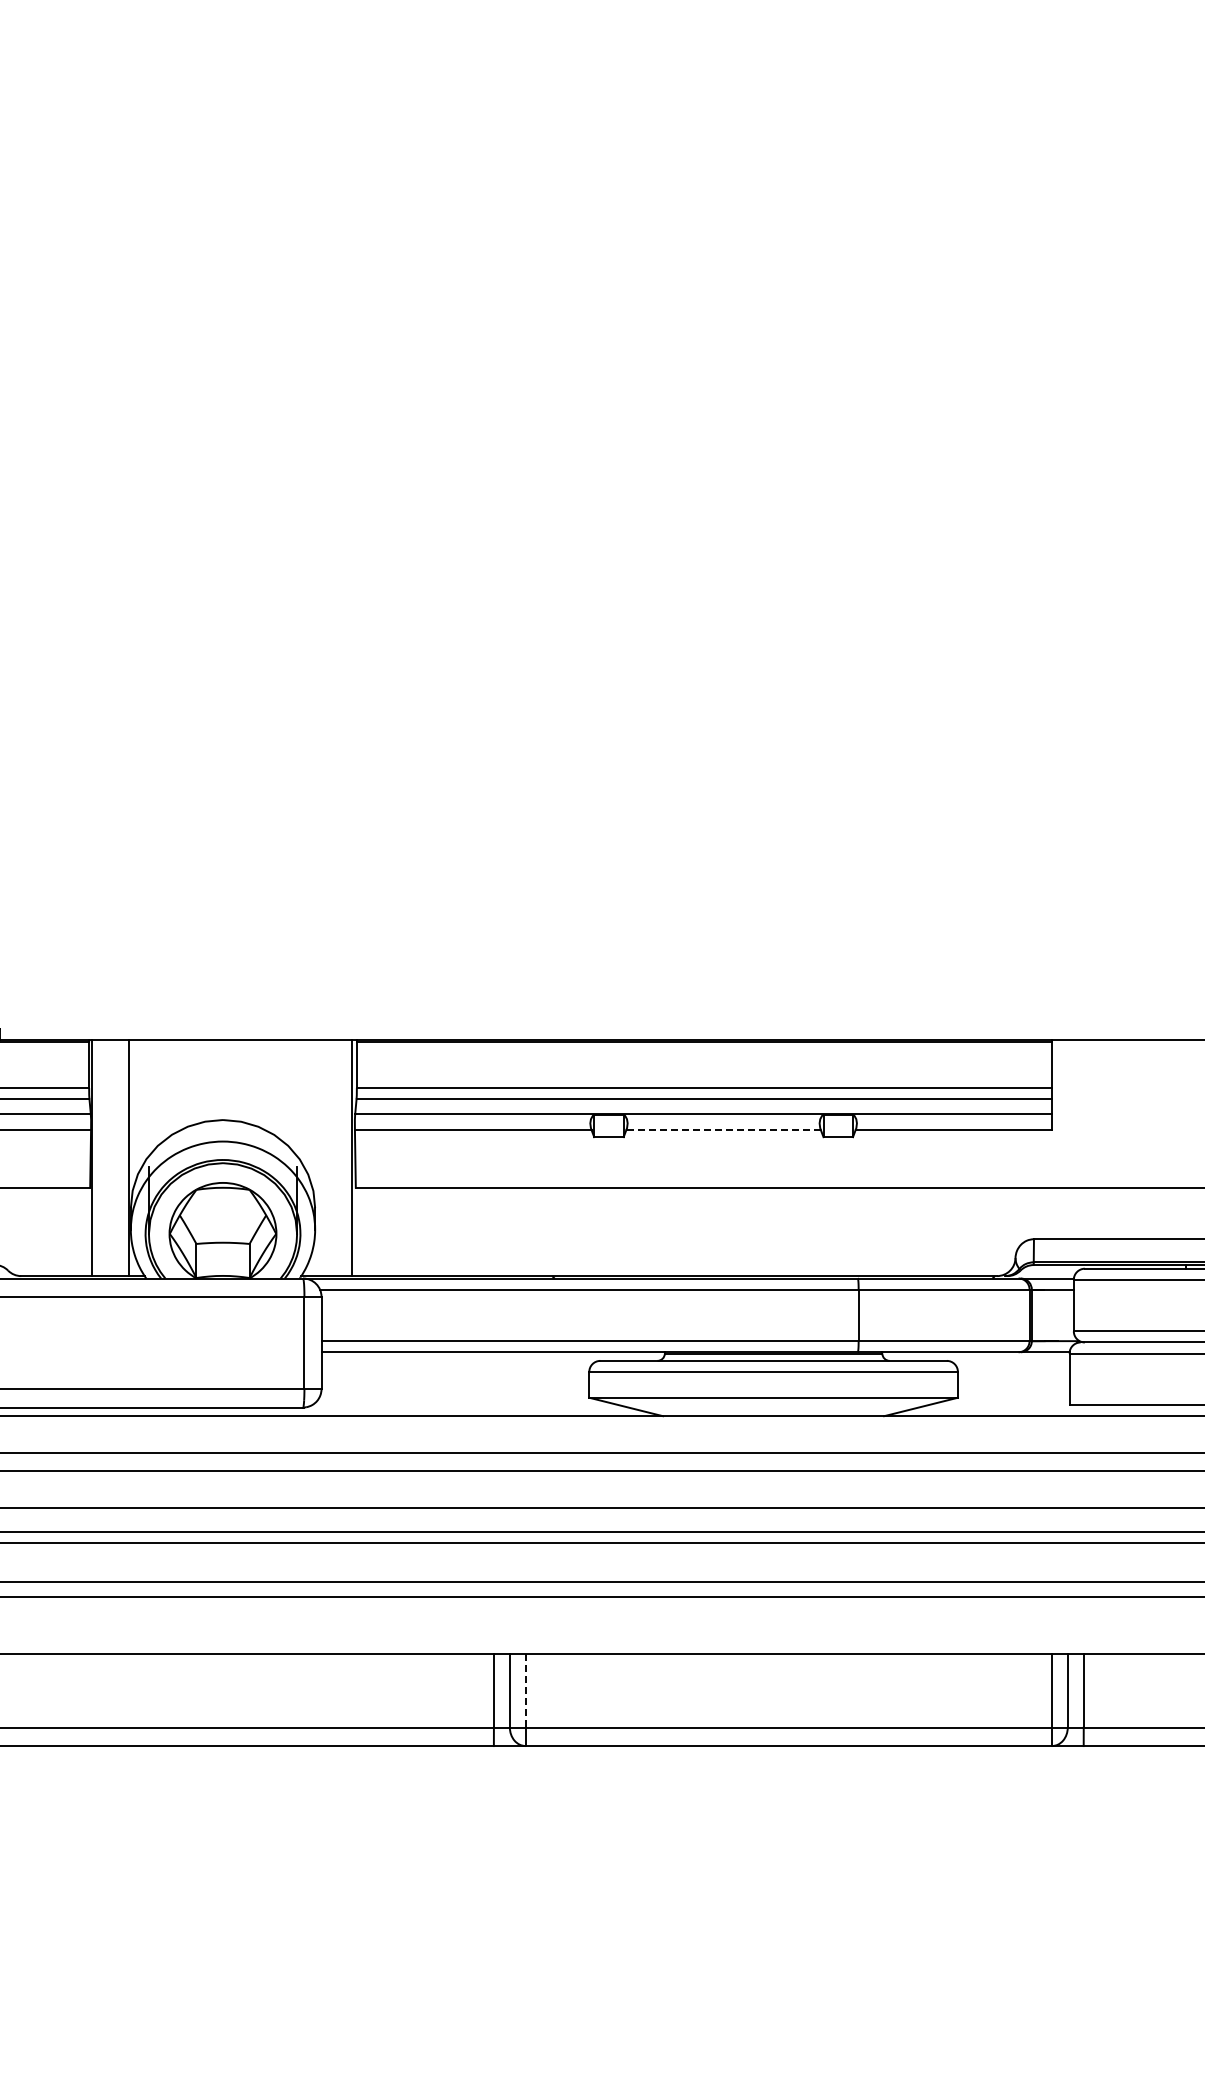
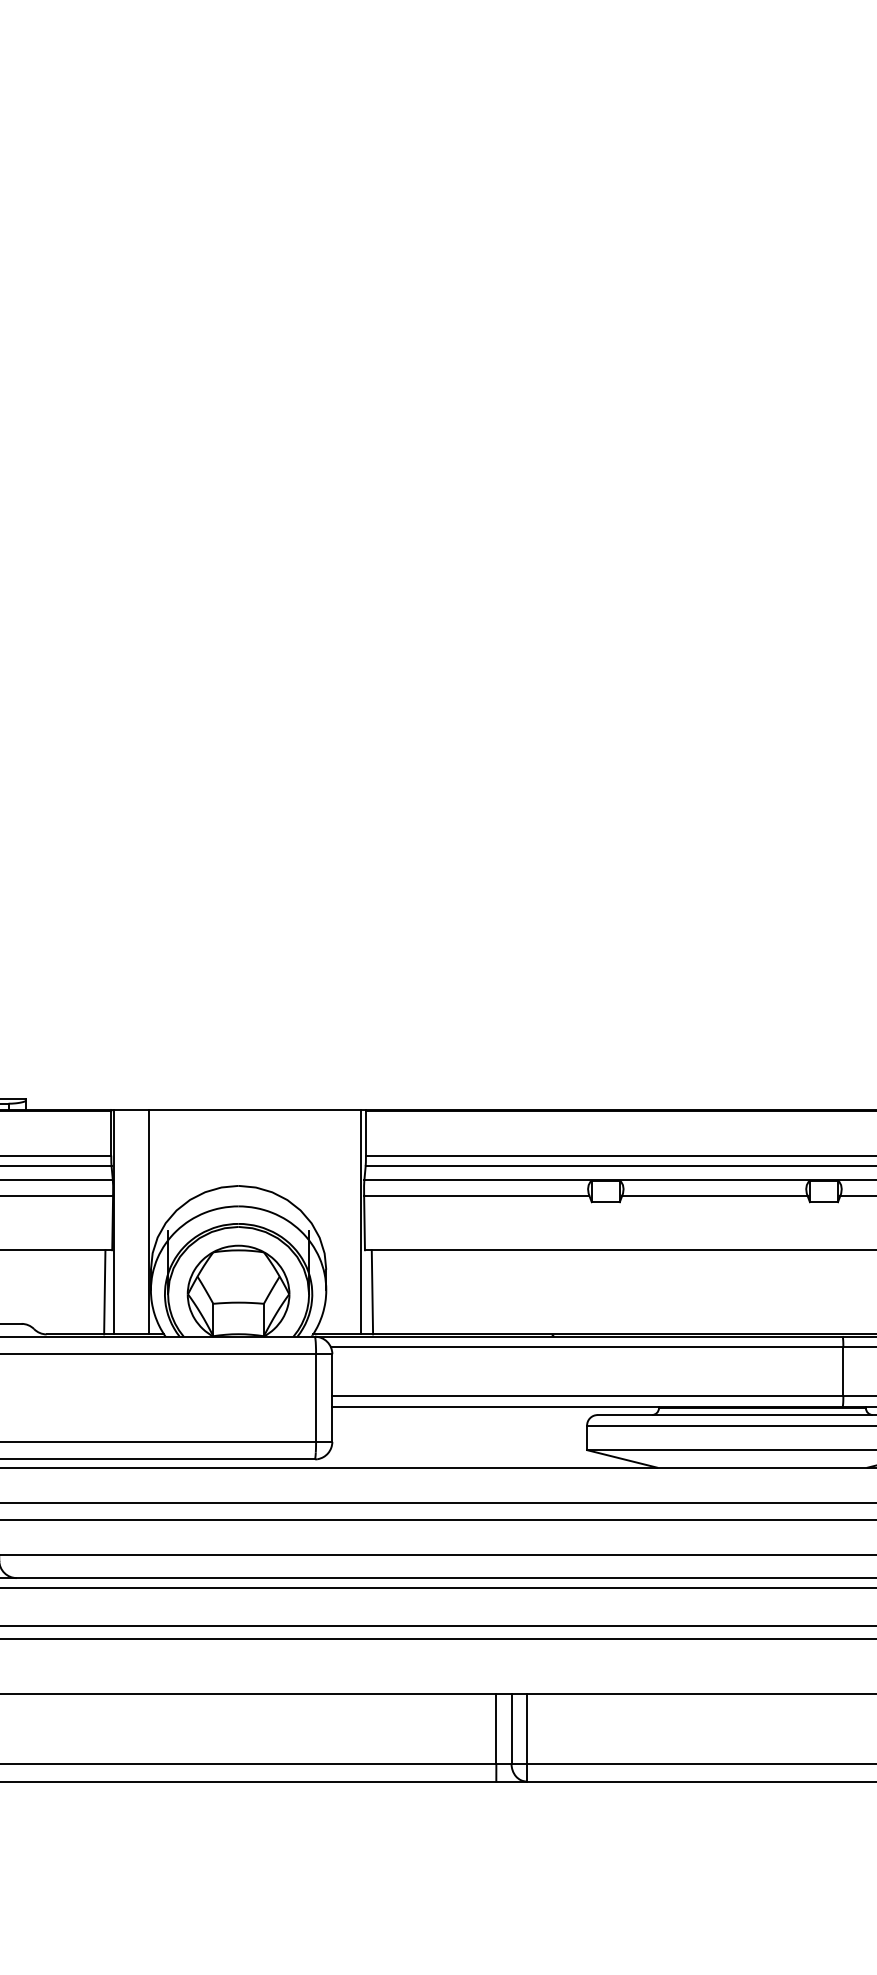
line: (723, 1130) -> (714, 1195), dashed -> solid
line: (82, 1231) -> (104, 1291), added
line: (363, 1231) -> (372, 1291), added
line: (525, 1690) -> (526, 1728), dashed -> solid

